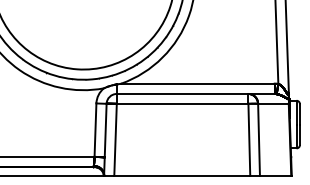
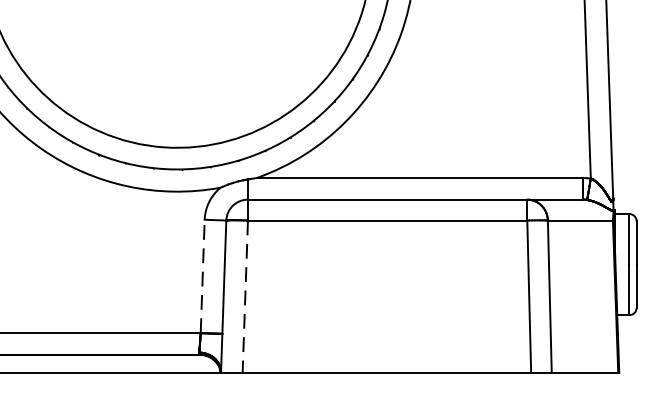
line: (95, 130) -> (202, 277), solid -> dashed
line: (115, 139) -> (245, 296), solid -> dashed

